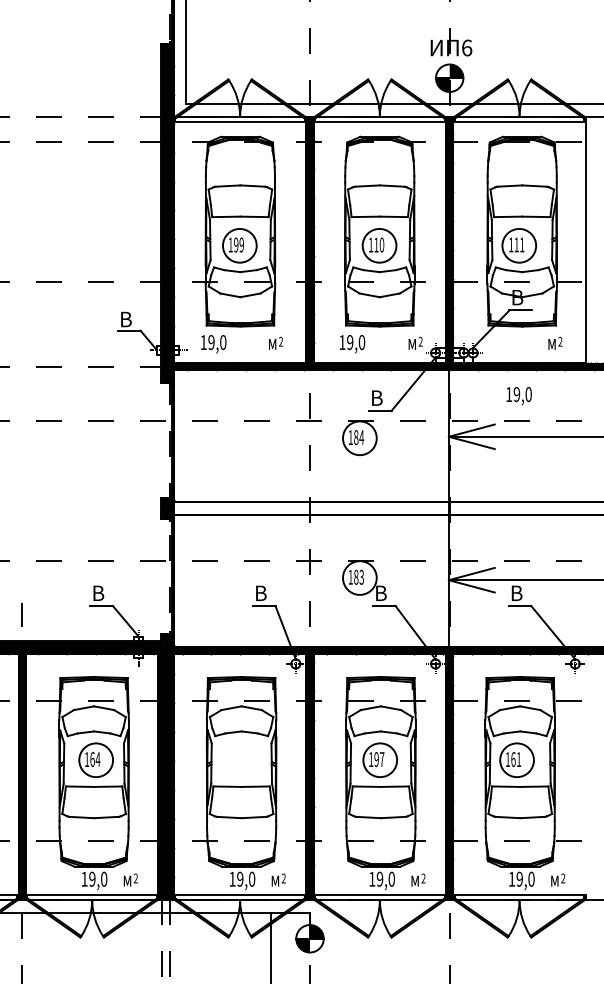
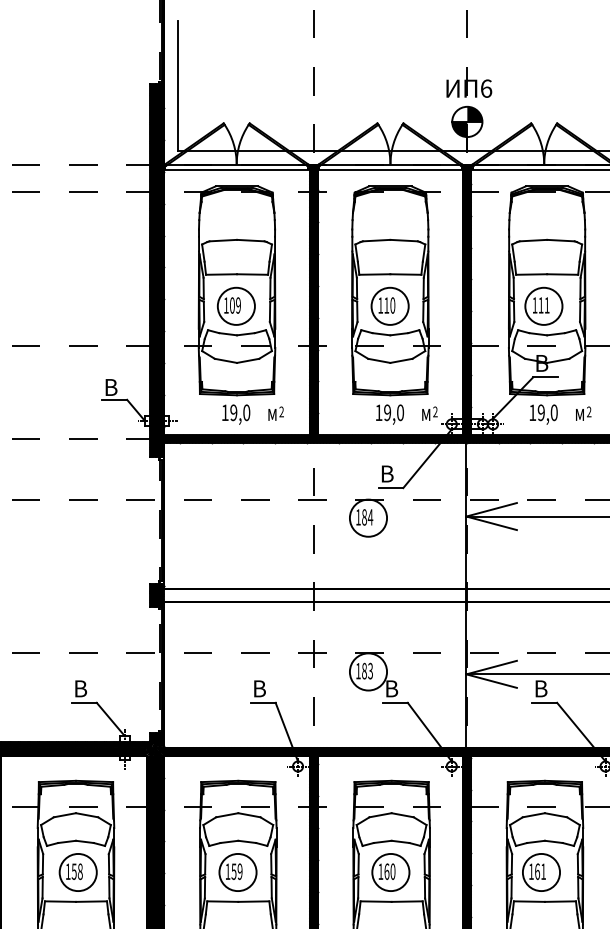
text: (236, 244) -> (232, 304), 199 -> 109
text: (213, 344) -> (235, 414), moved
text: (352, 344) -> (390, 414), moved
text: (518, 396) -> (543, 414), moved
text: (95, 759) -> (77, 871), 164 -> 158
part: (241, 759) -> (238, 871), added
text: (379, 759) -> (390, 871), 197 -> 160

